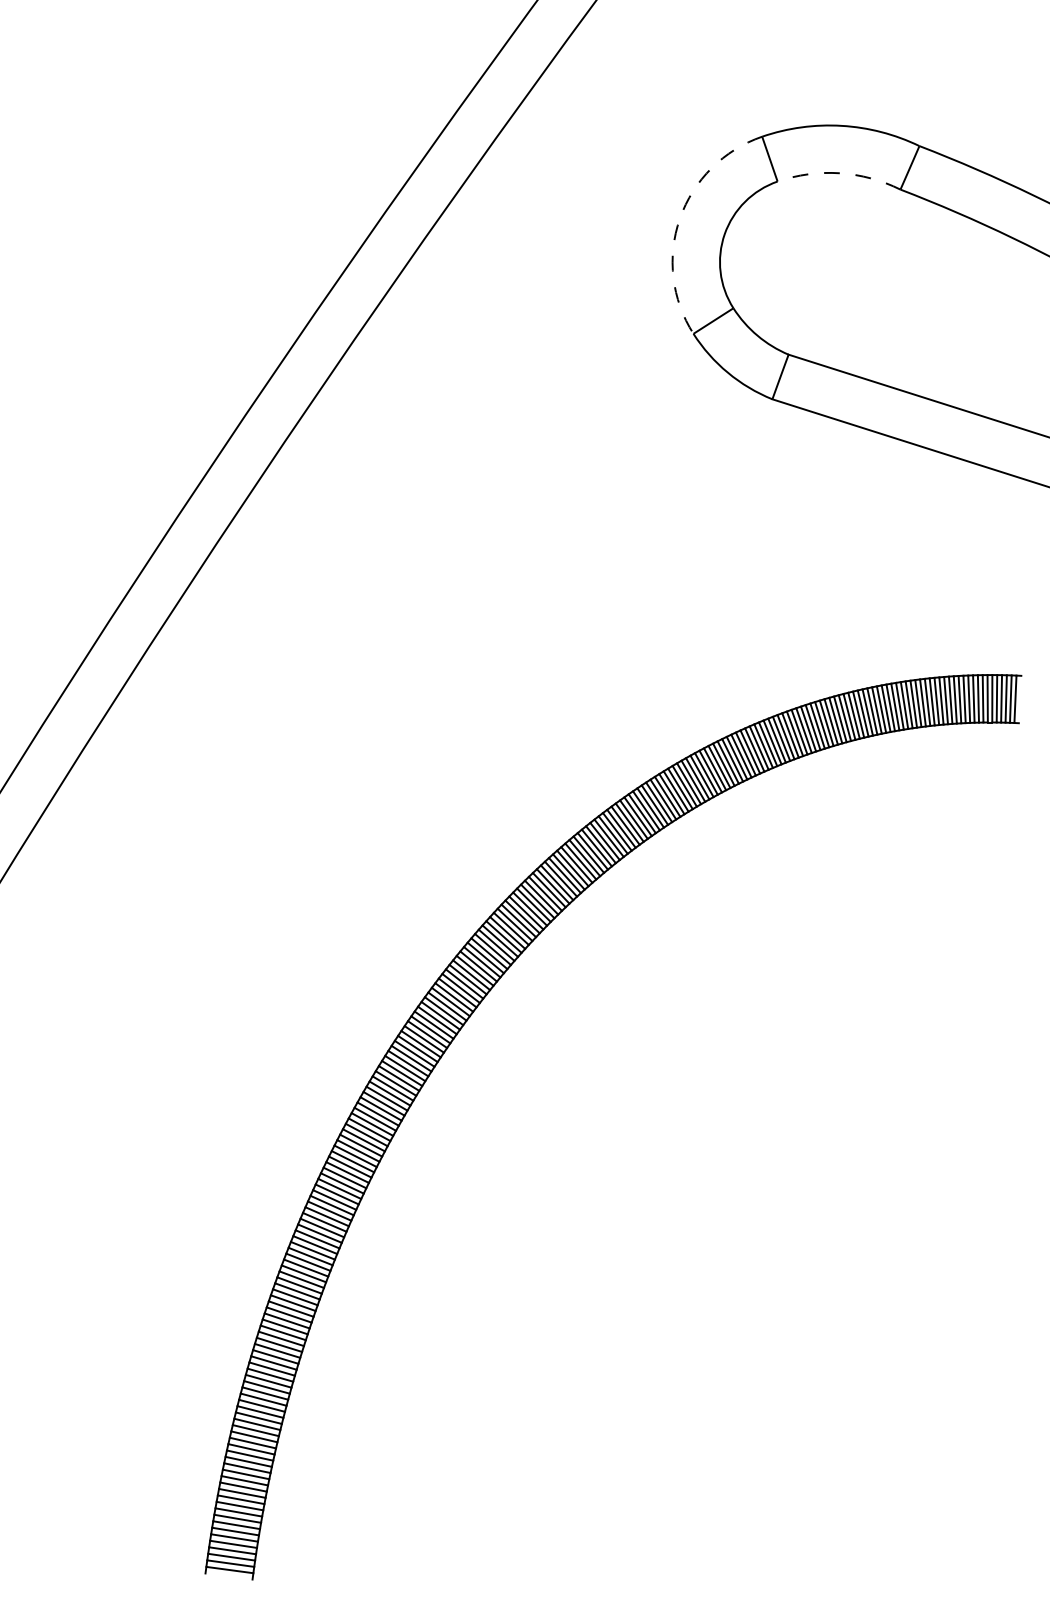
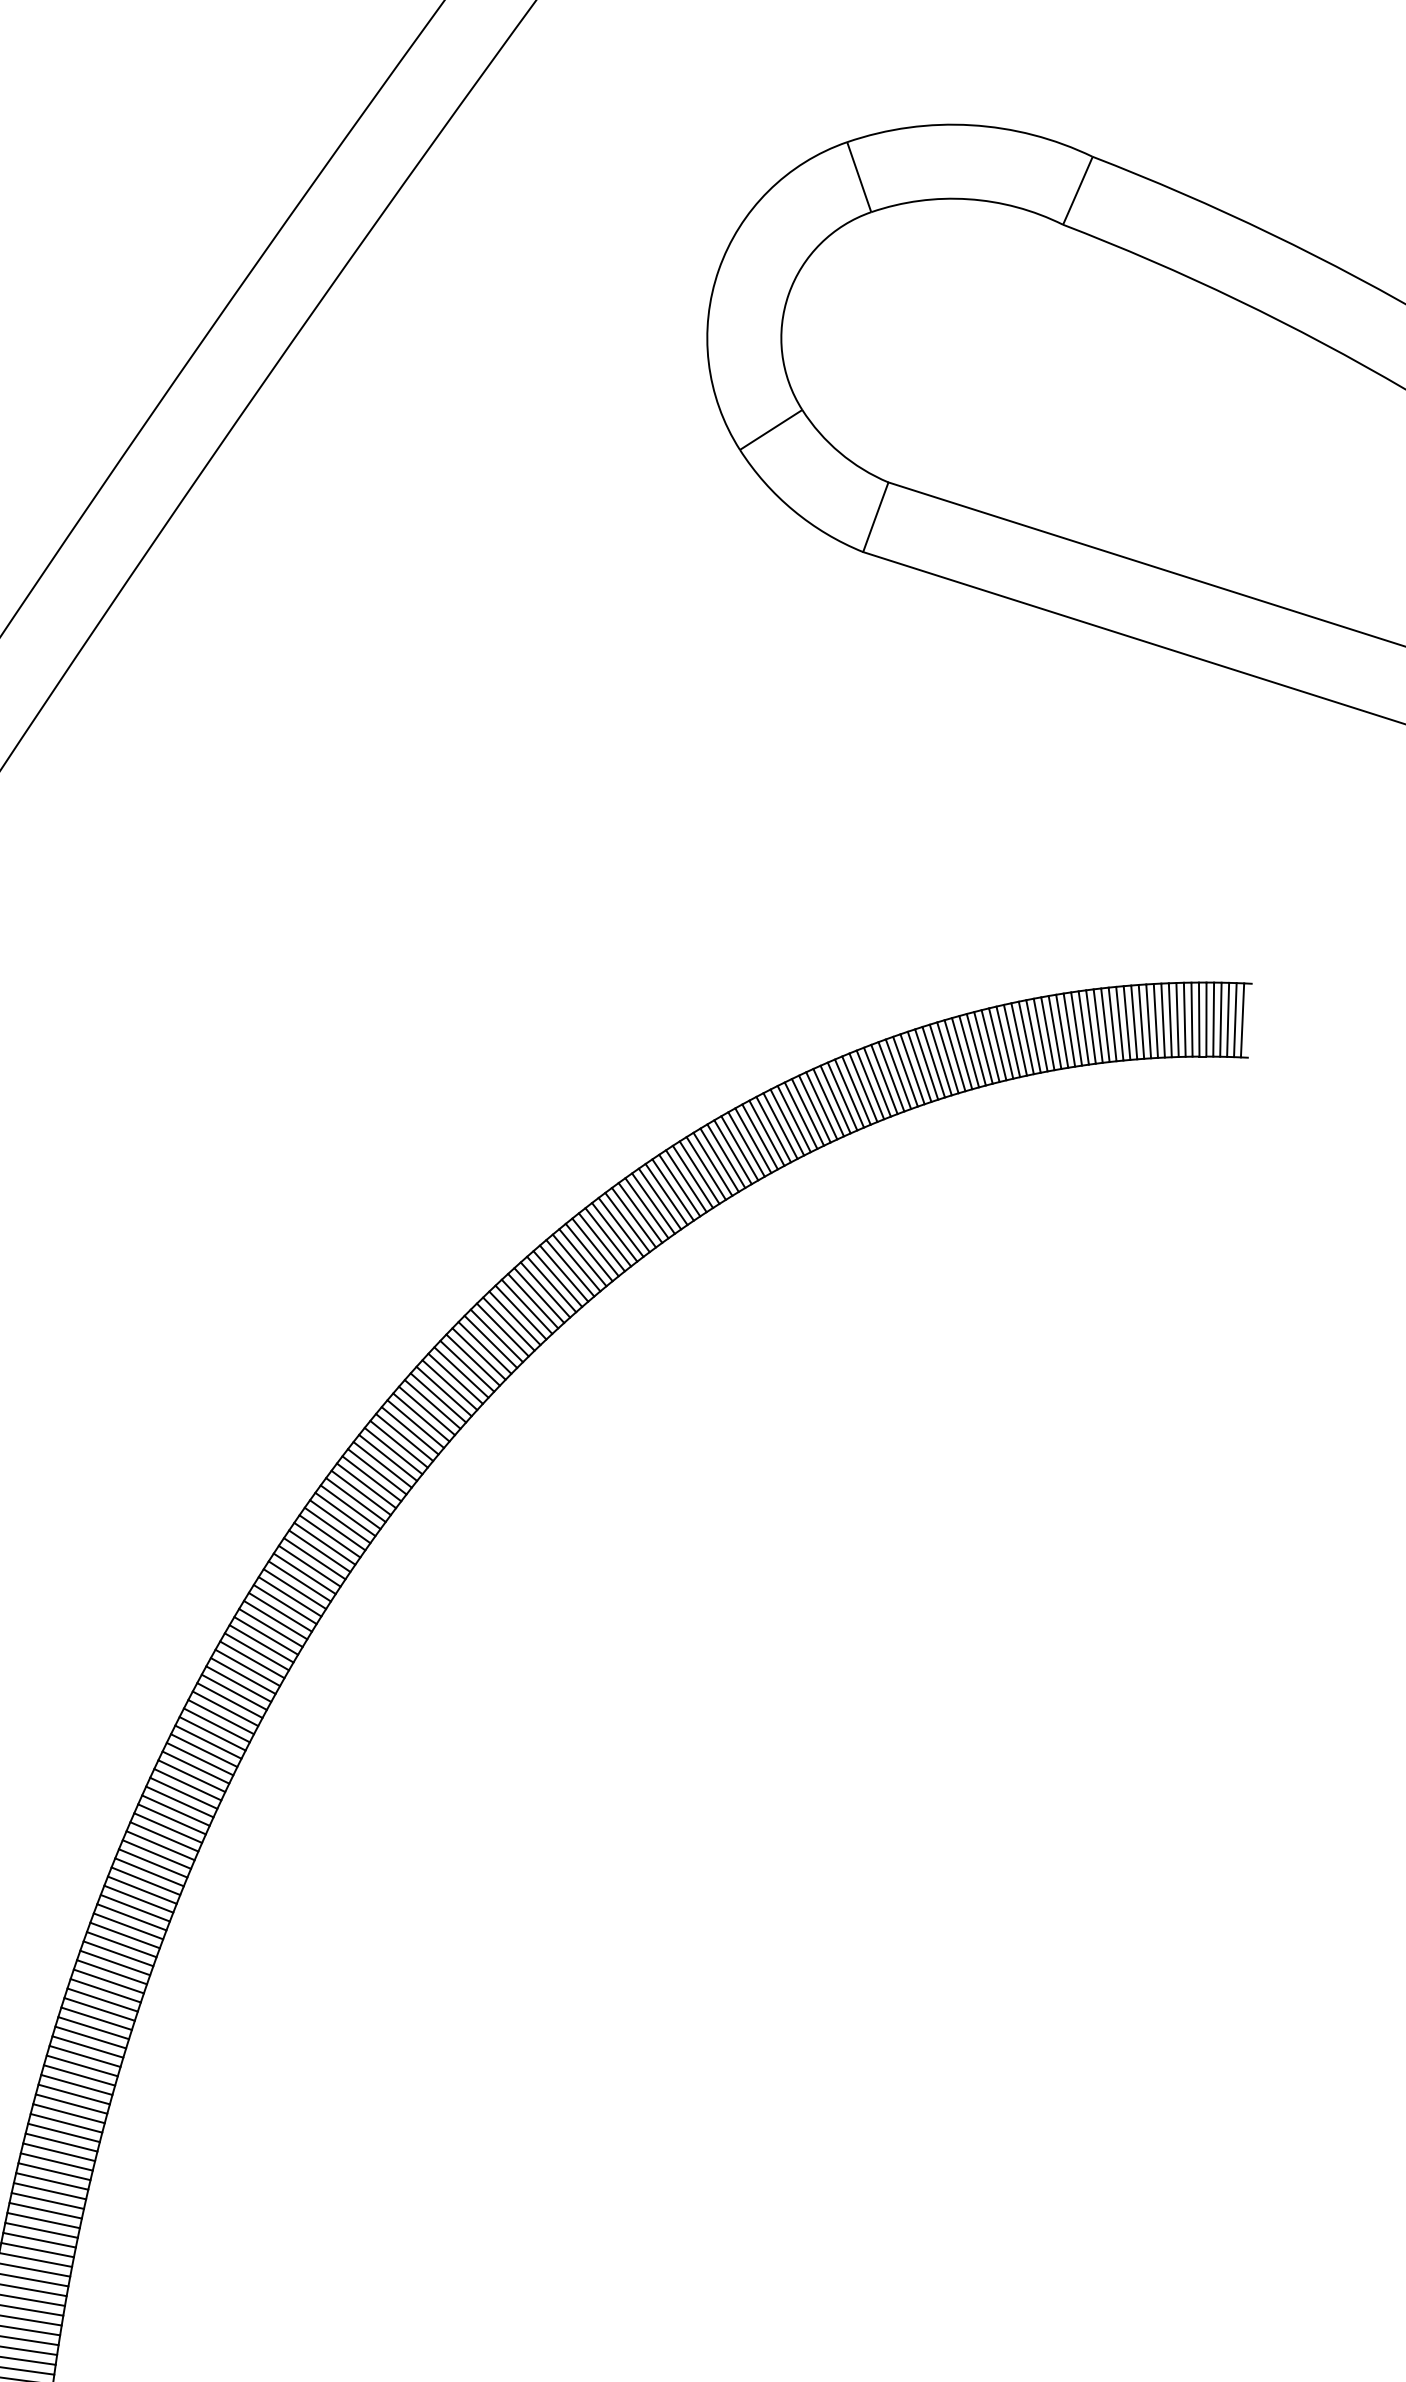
arc: (839, 173) -> (967, 199), dashed -> solid
arc: (679, 218) -> (718, 269), dashed -> solid

